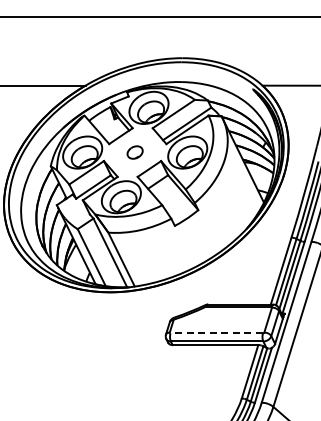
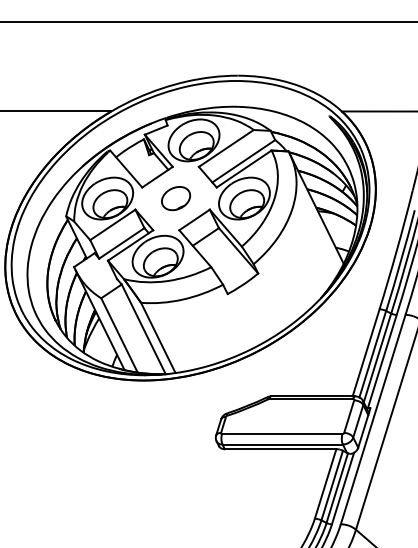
part: (134, 152) -> (175, 198), size x1.43
line: (216, 333) -> (281, 434), dashed -> solid

